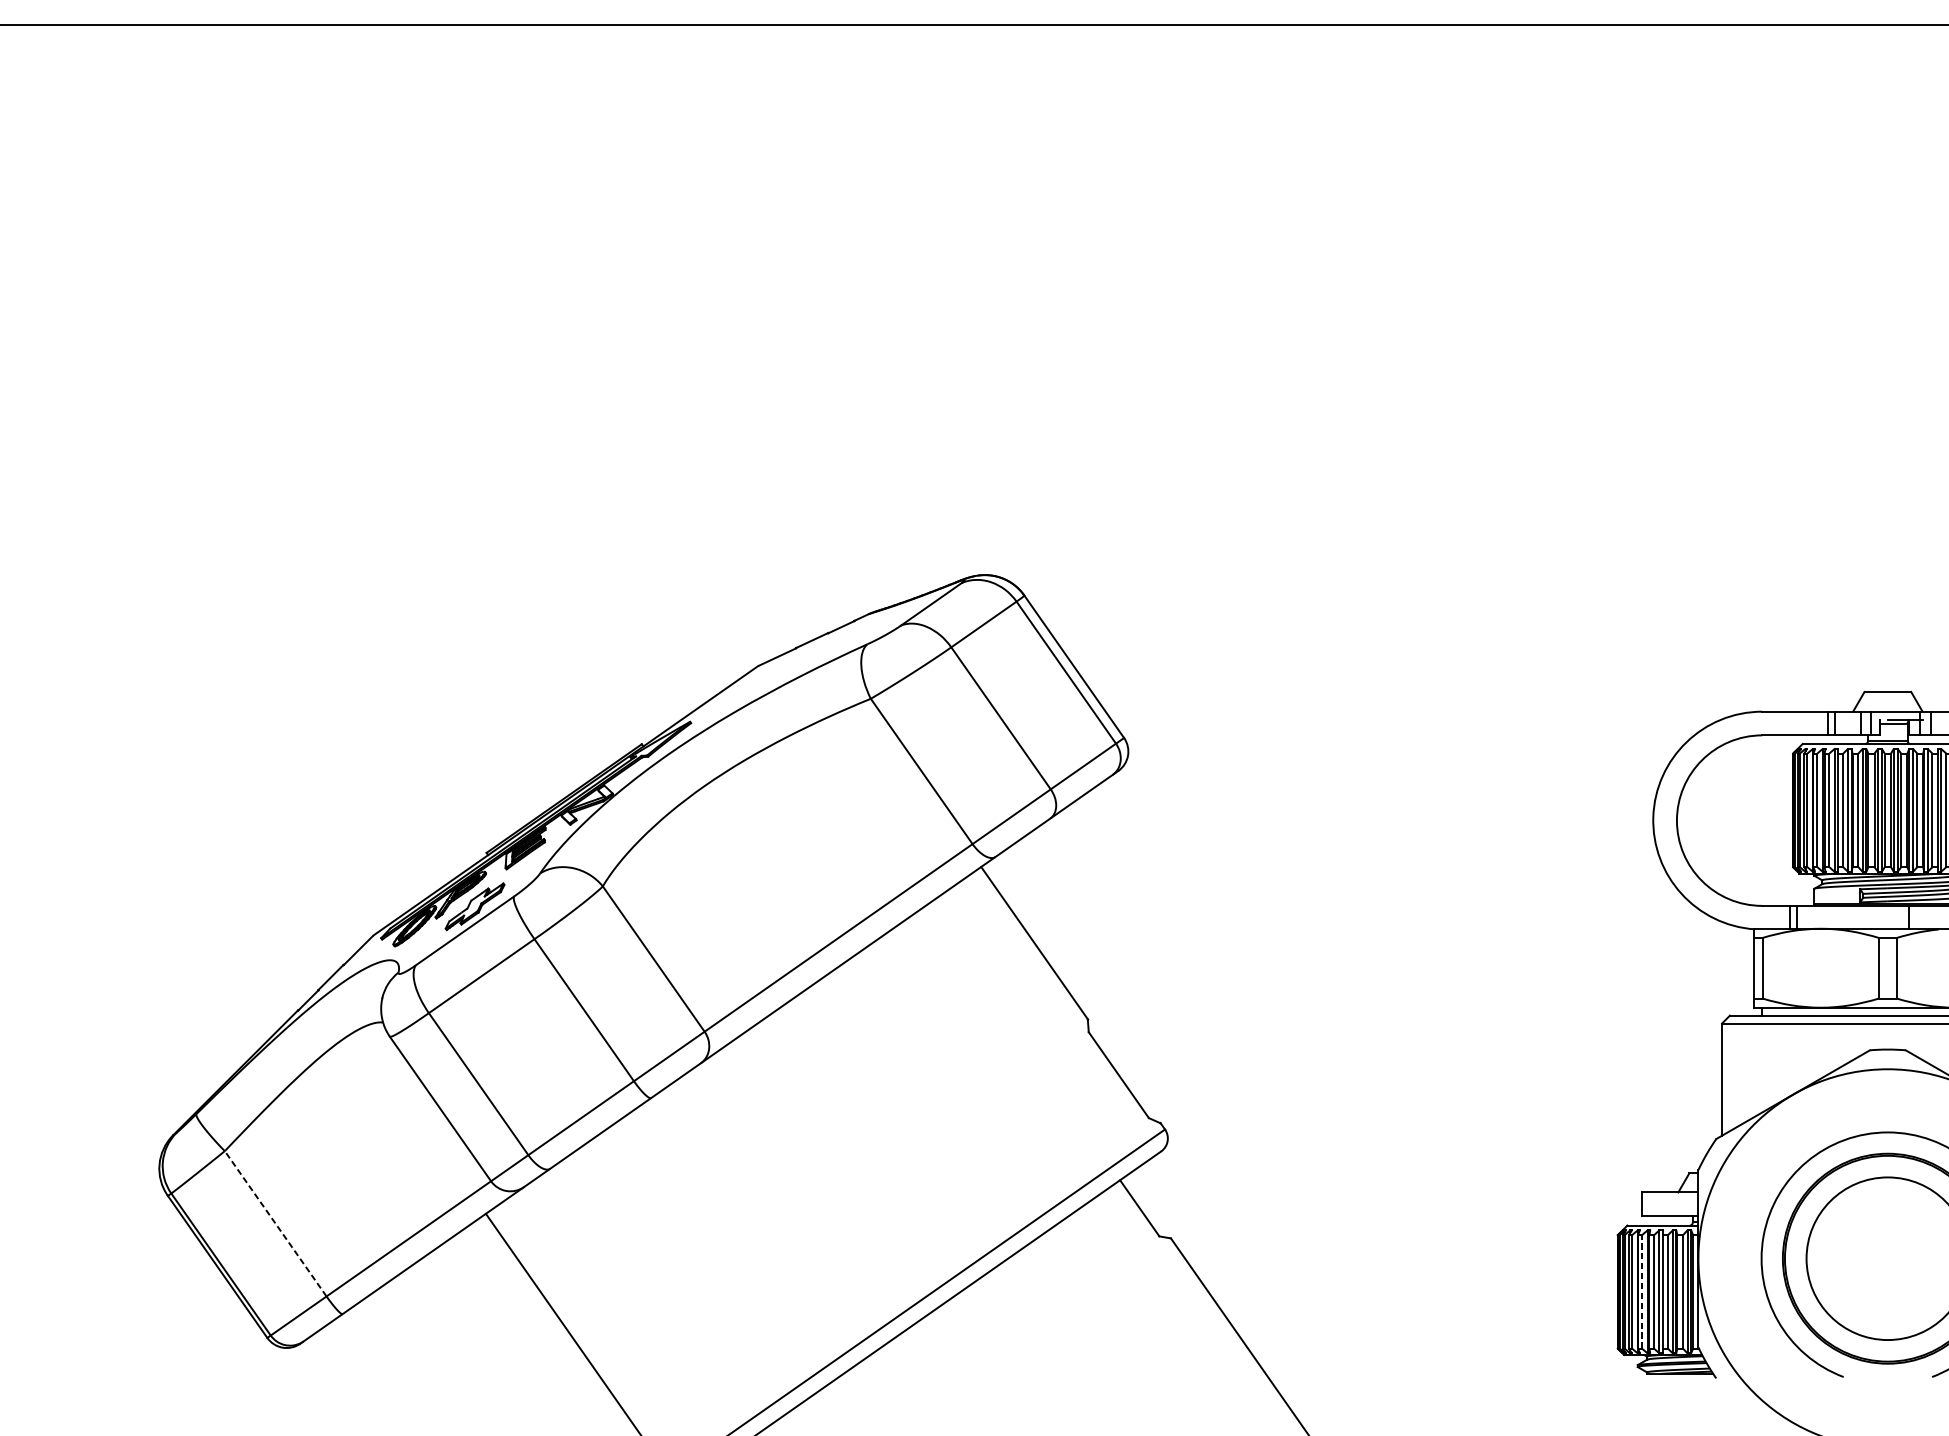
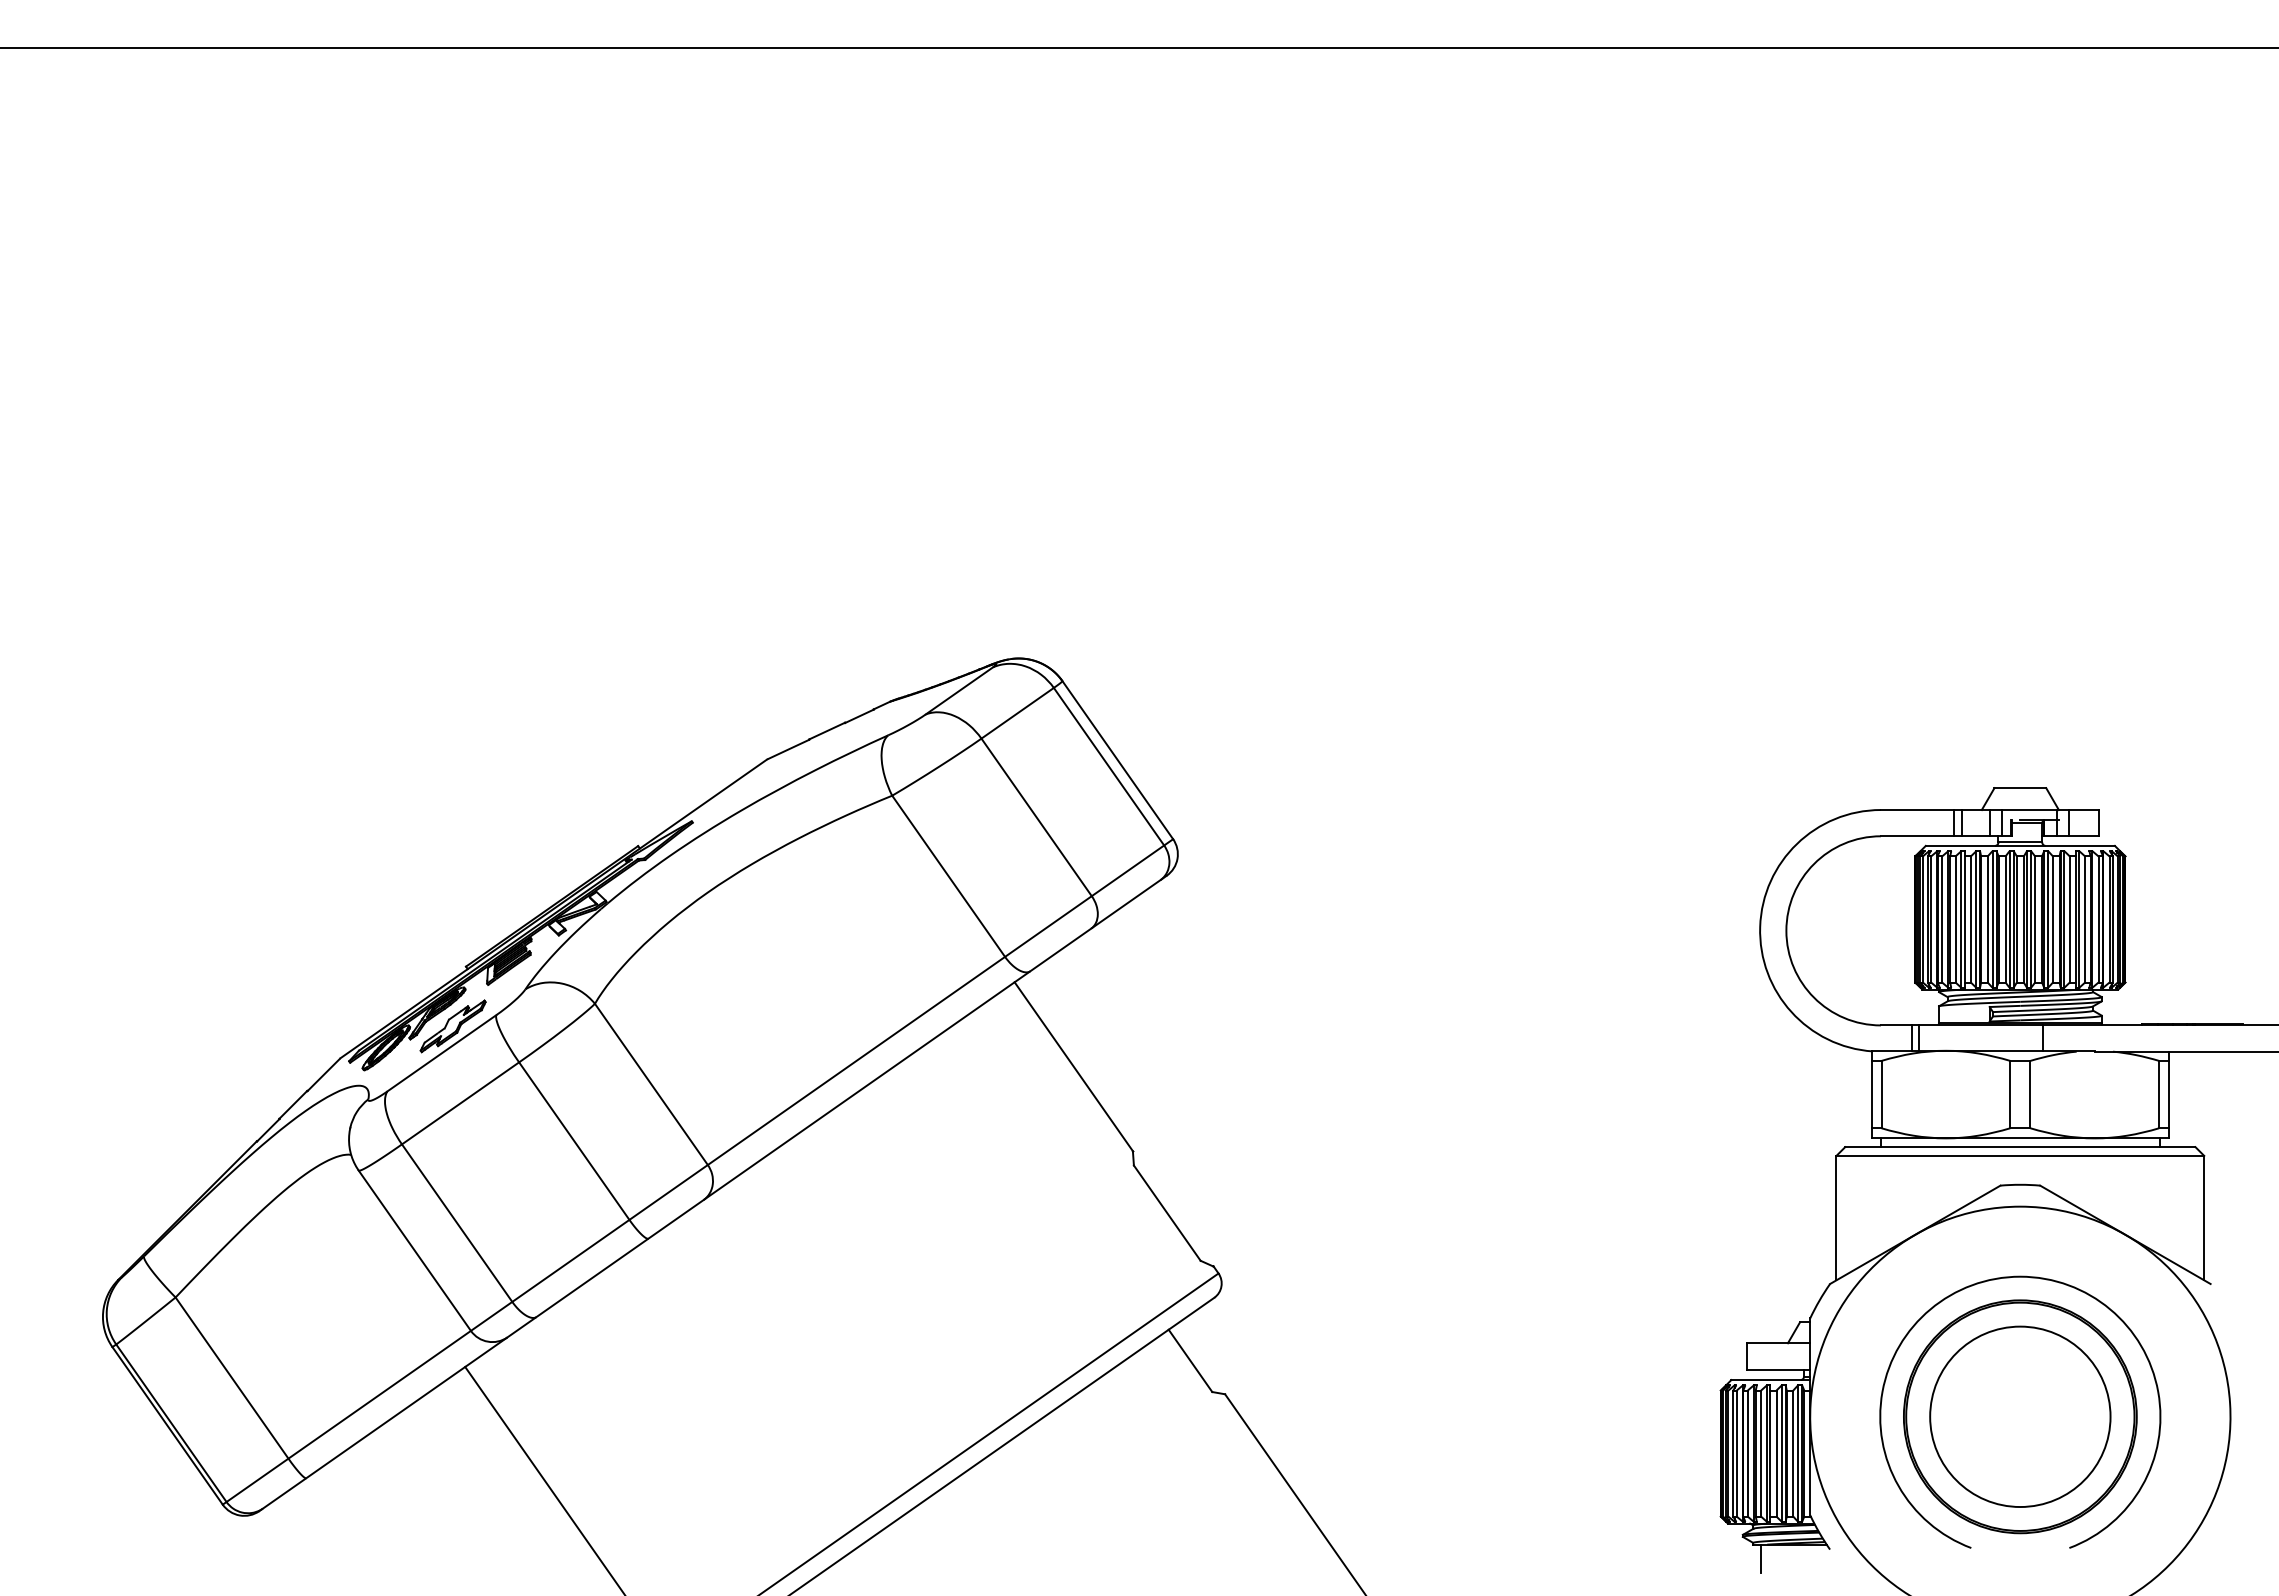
line: (275, 1223) -> (231, 1377), dashed -> solid
line: (1641, 1291) -> (1747, 1453), dashed -> solid
line: (1654, 1386) -> (1761, 1558), added

